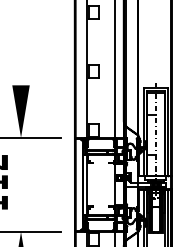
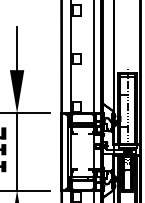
line: (21, 58) -> (17, 48), added
line: (21, 184) -> (17, 151), added

